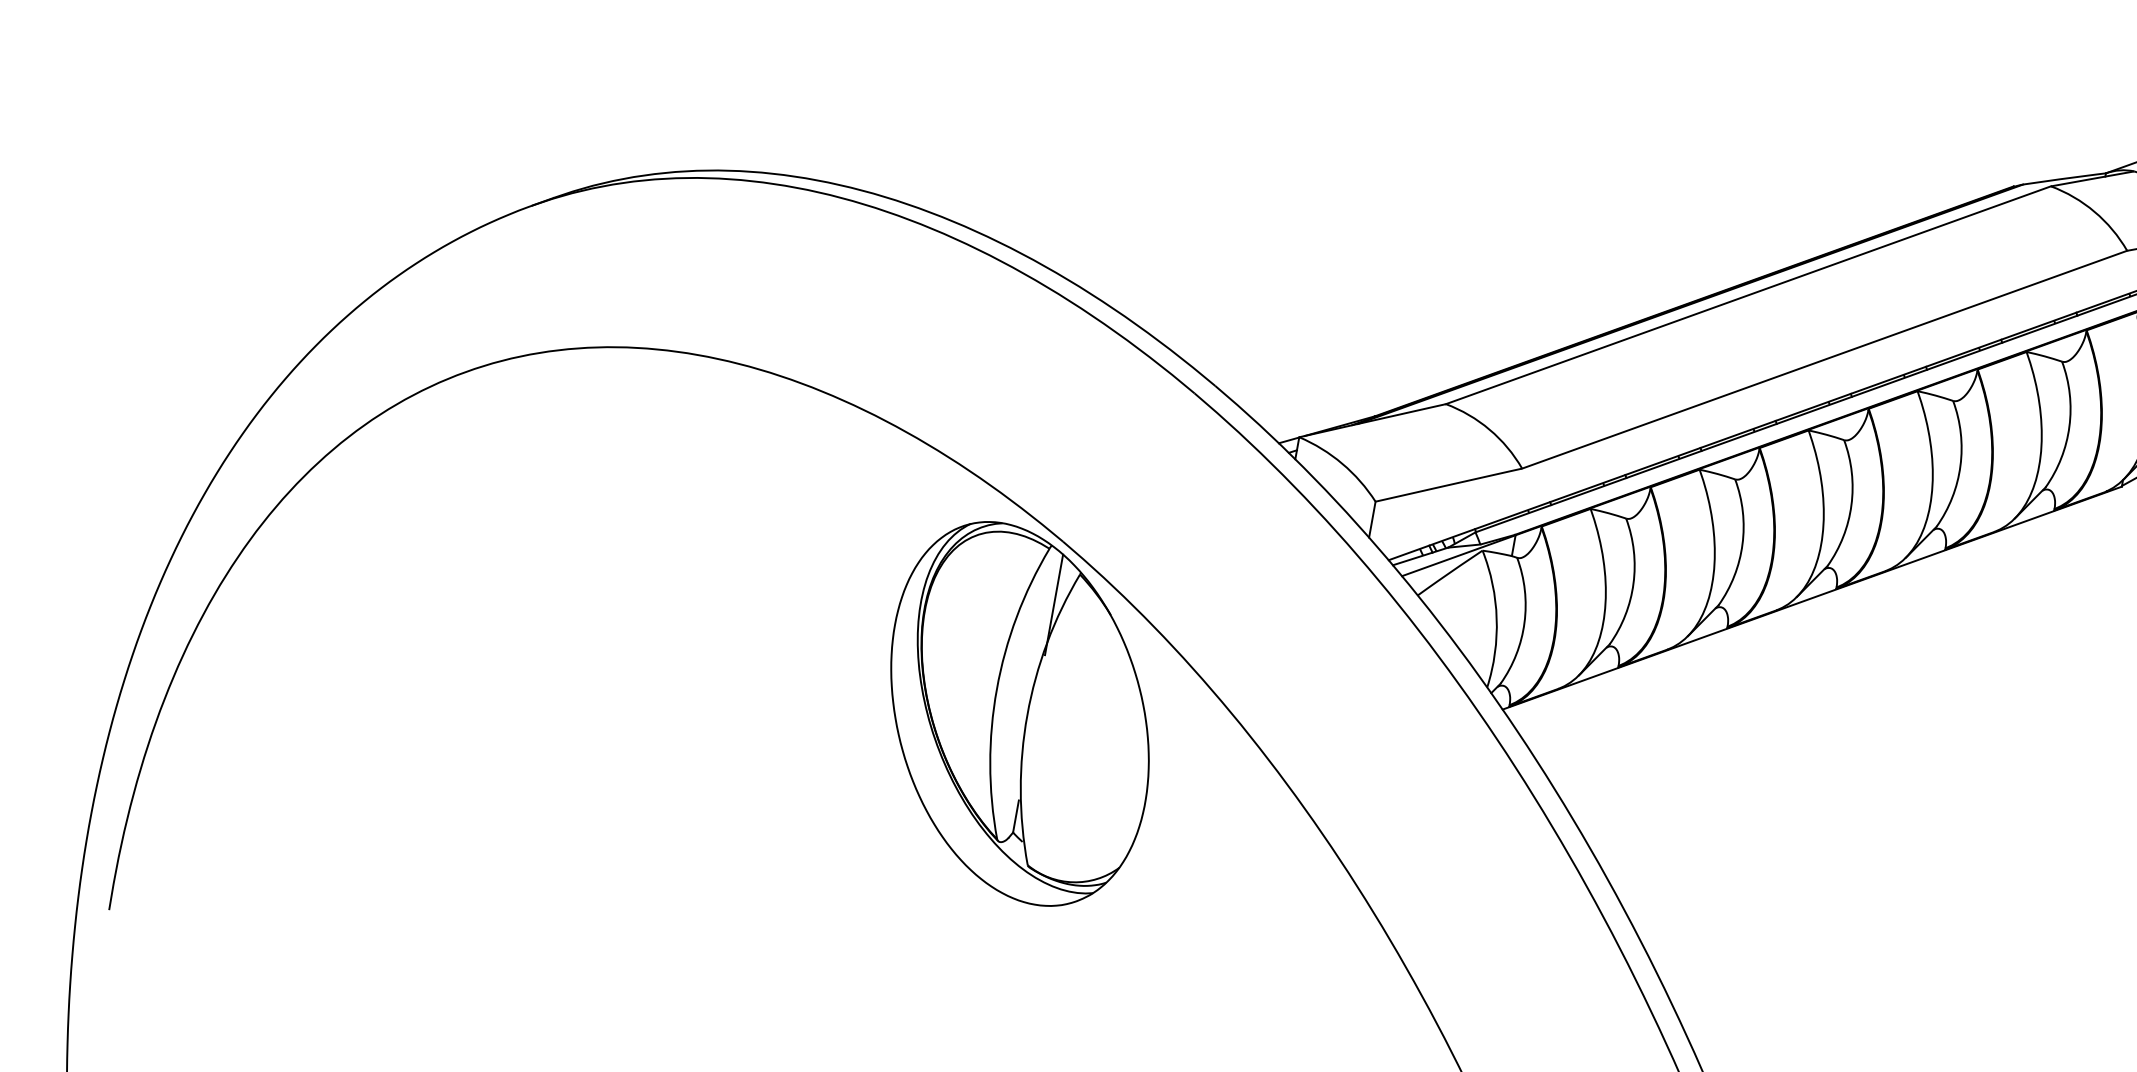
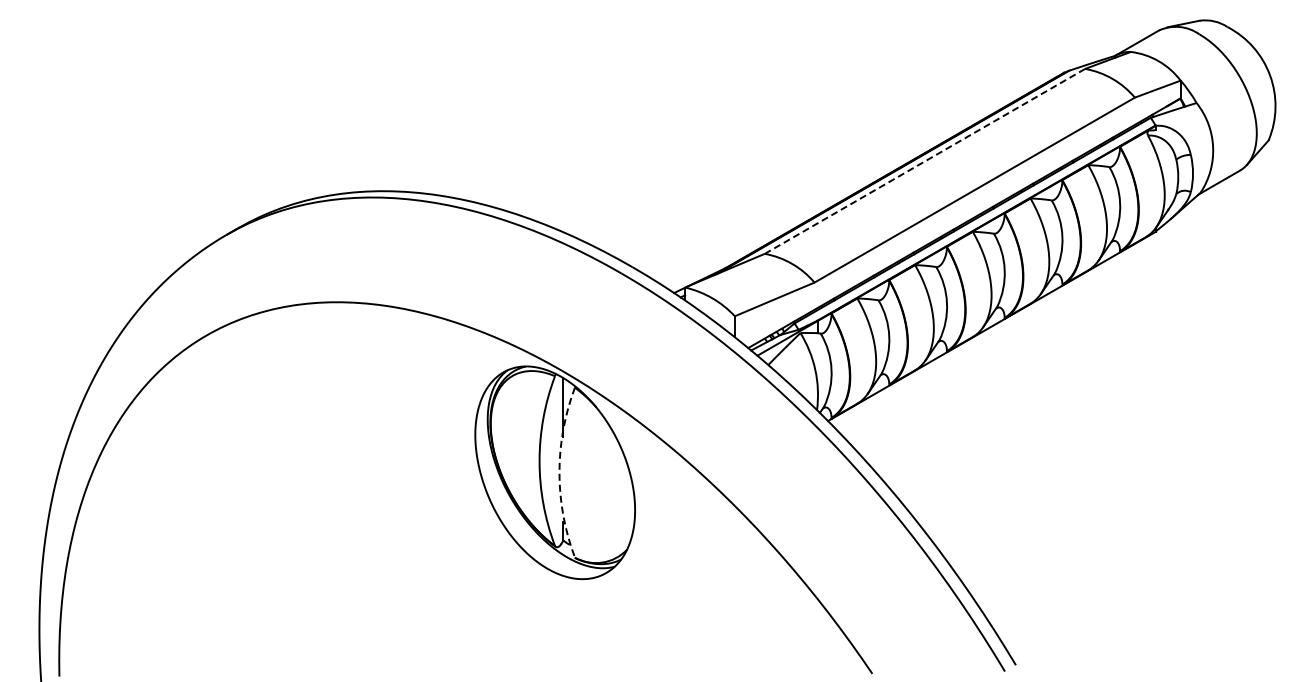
line: (1747, 295) -> (924, 161), solid -> dashed
arc: (1027, 714) -> (559, 472), solid -> dashed

